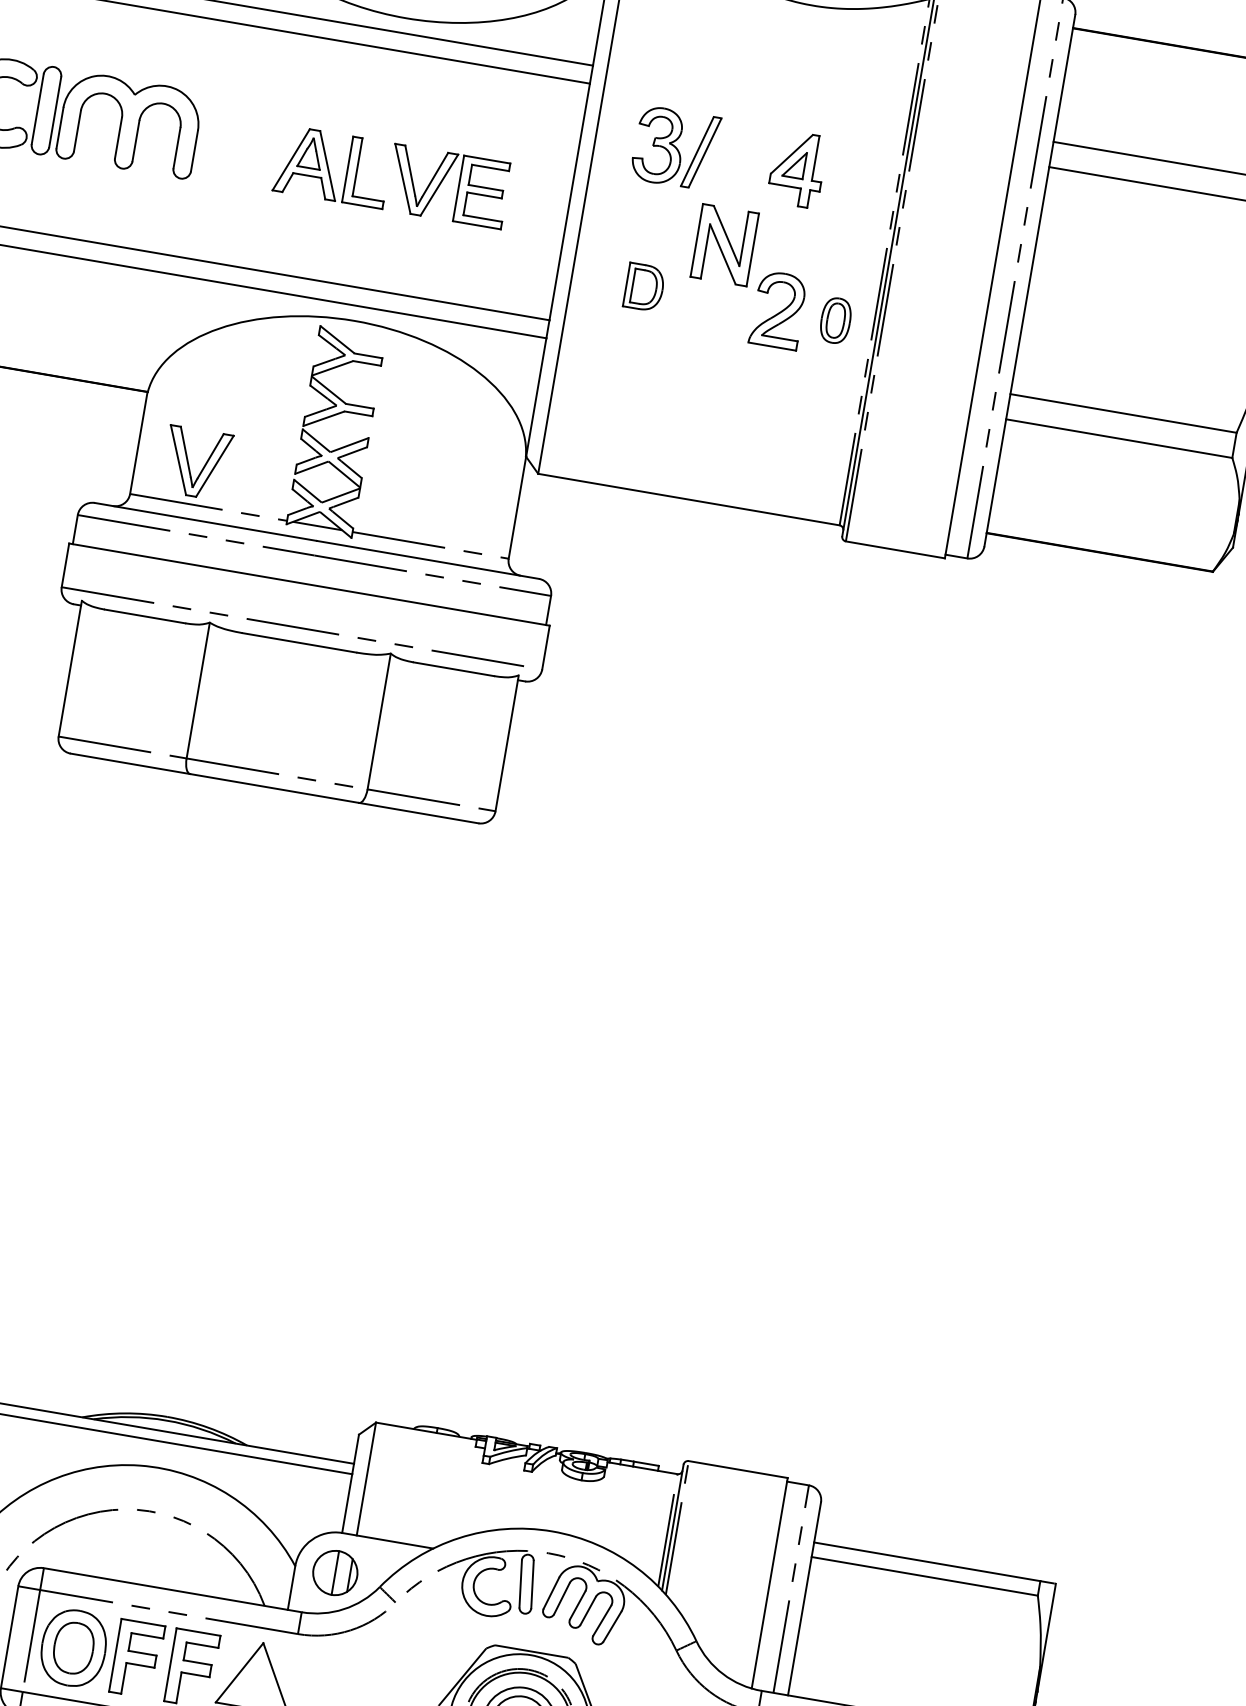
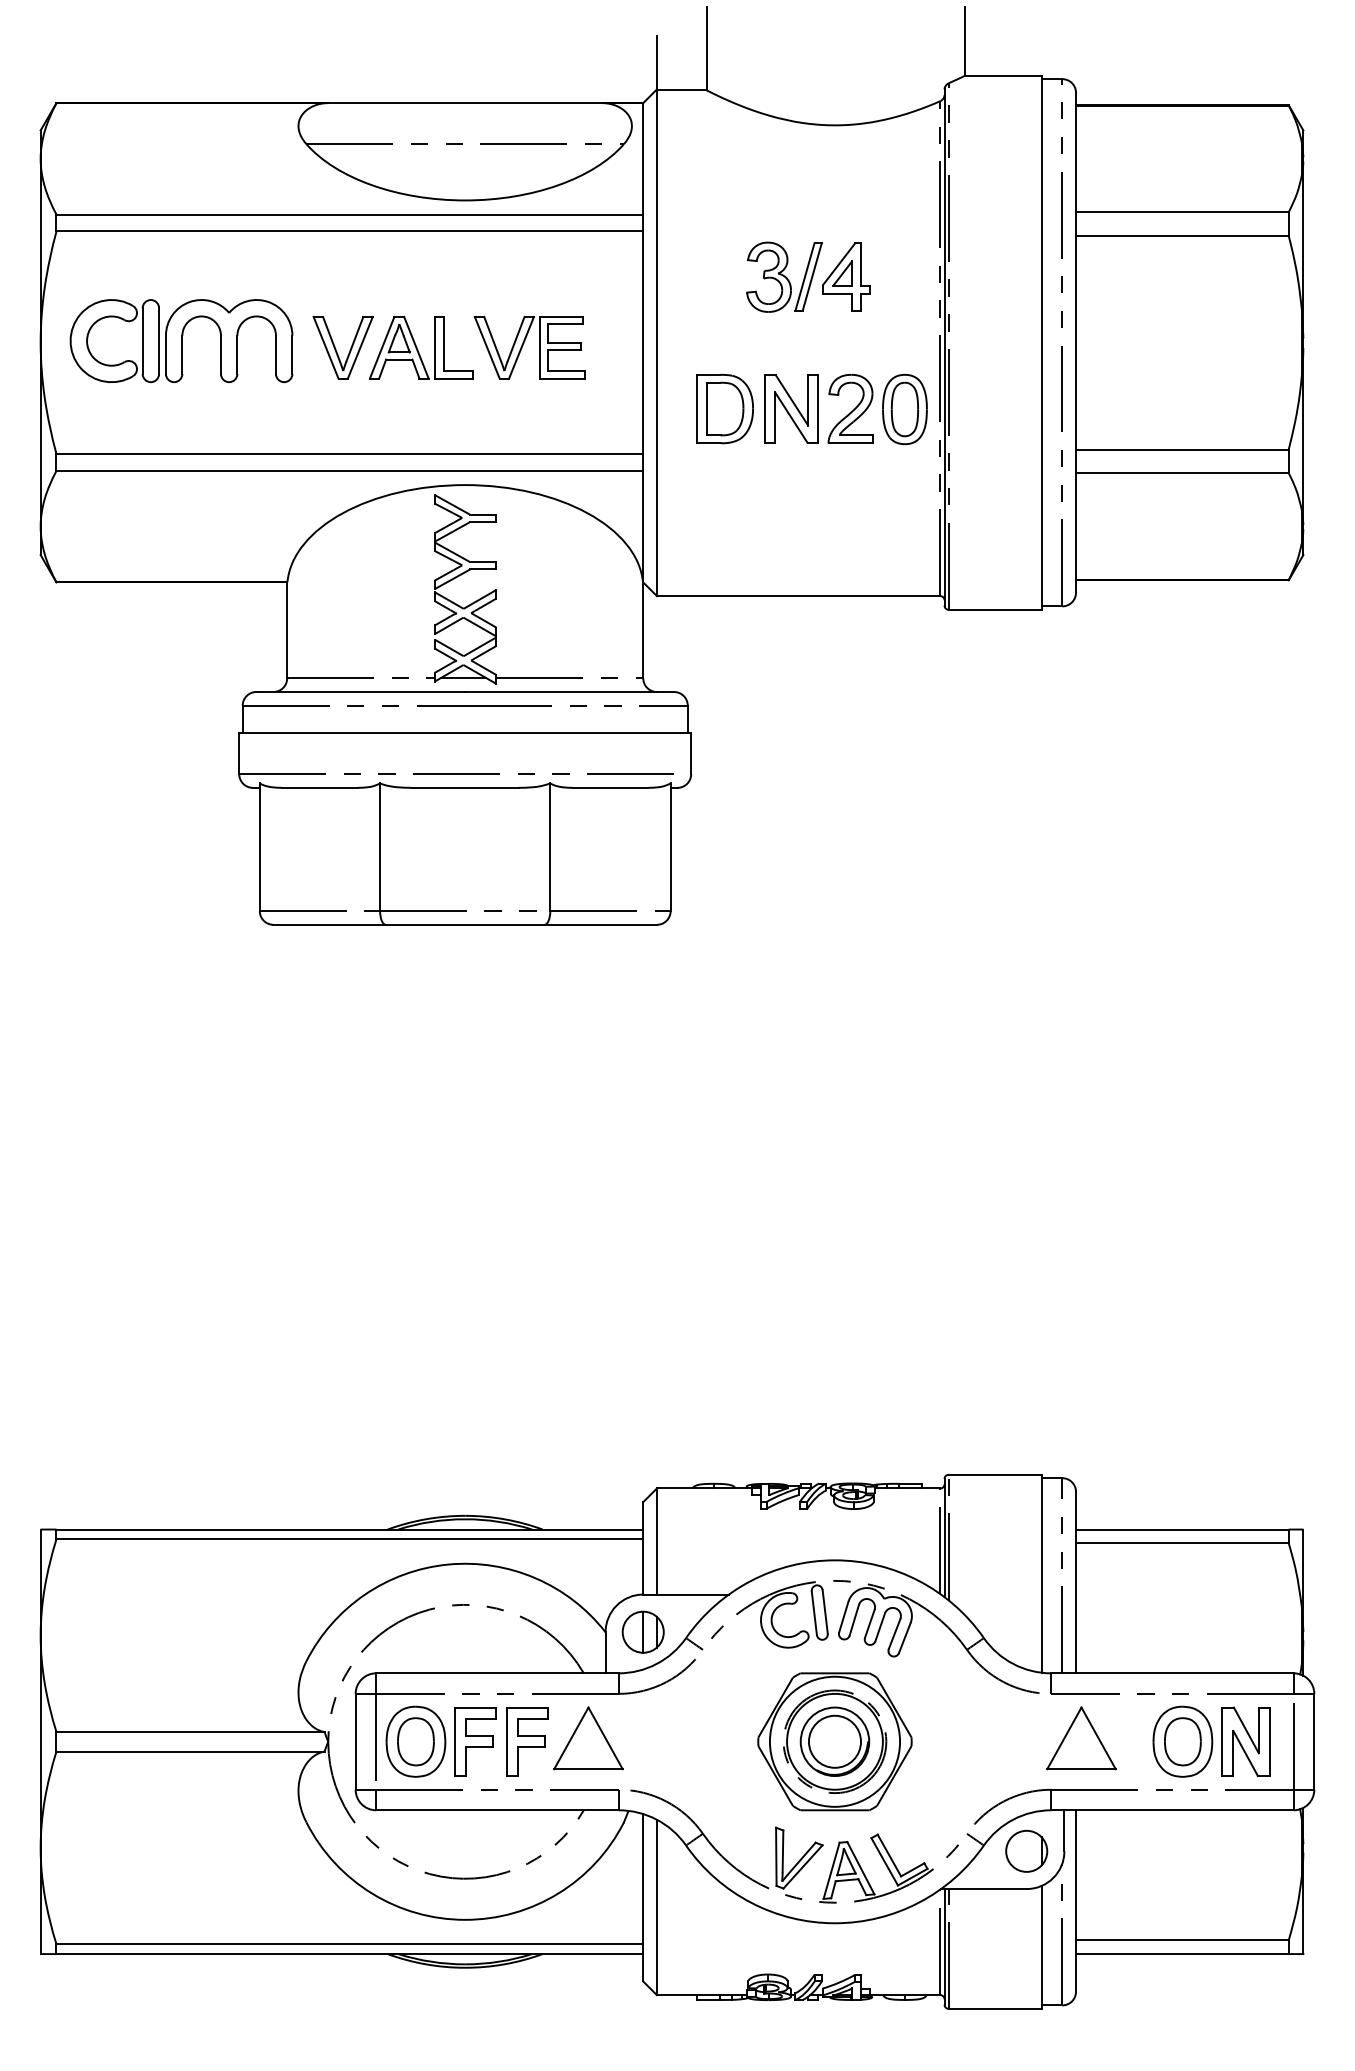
part: (675, 147) -> (784, 276), moved
part: (724, 244) -> (791, 408), moved
part: (643, 287) -> (724, 409), size x1.67
part: (835, 320) -> (904, 409), size x1.67
part: (189, 463) -> (336, 349), moved

